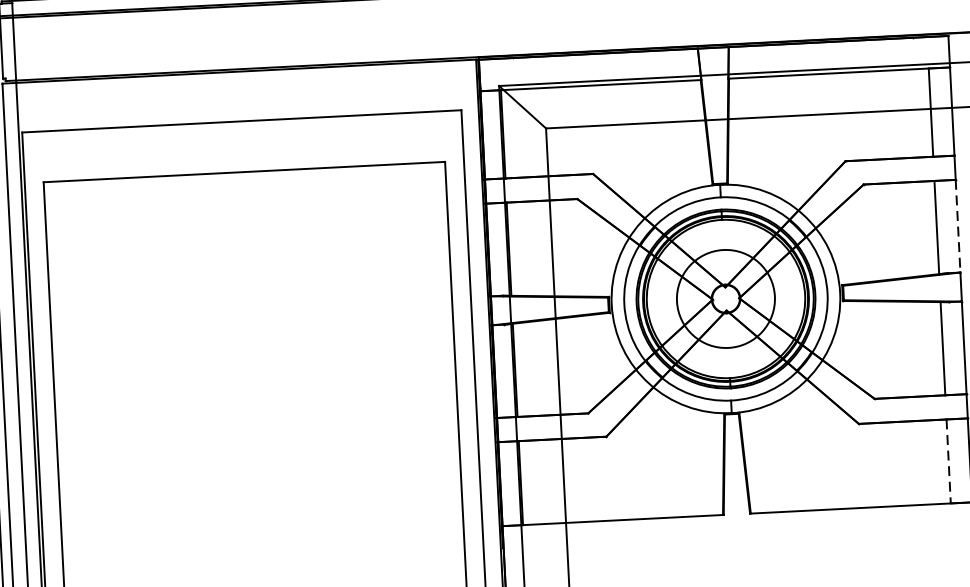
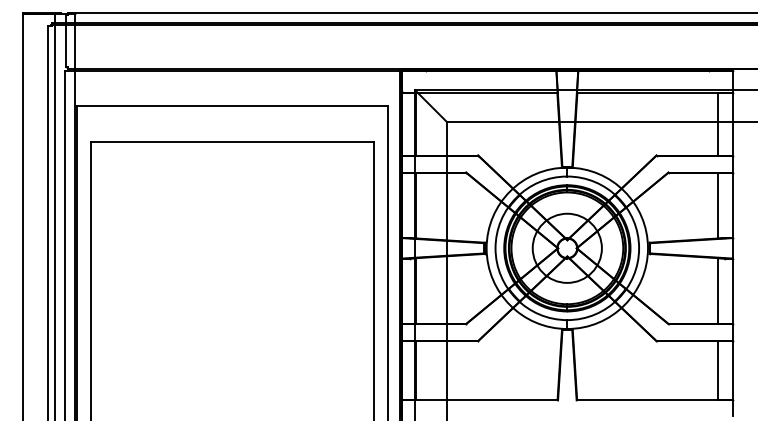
line: (958, 226) -> (733, 205), dashed -> solid
line: (948, 461) -> (718, 370), dashed -> solid

